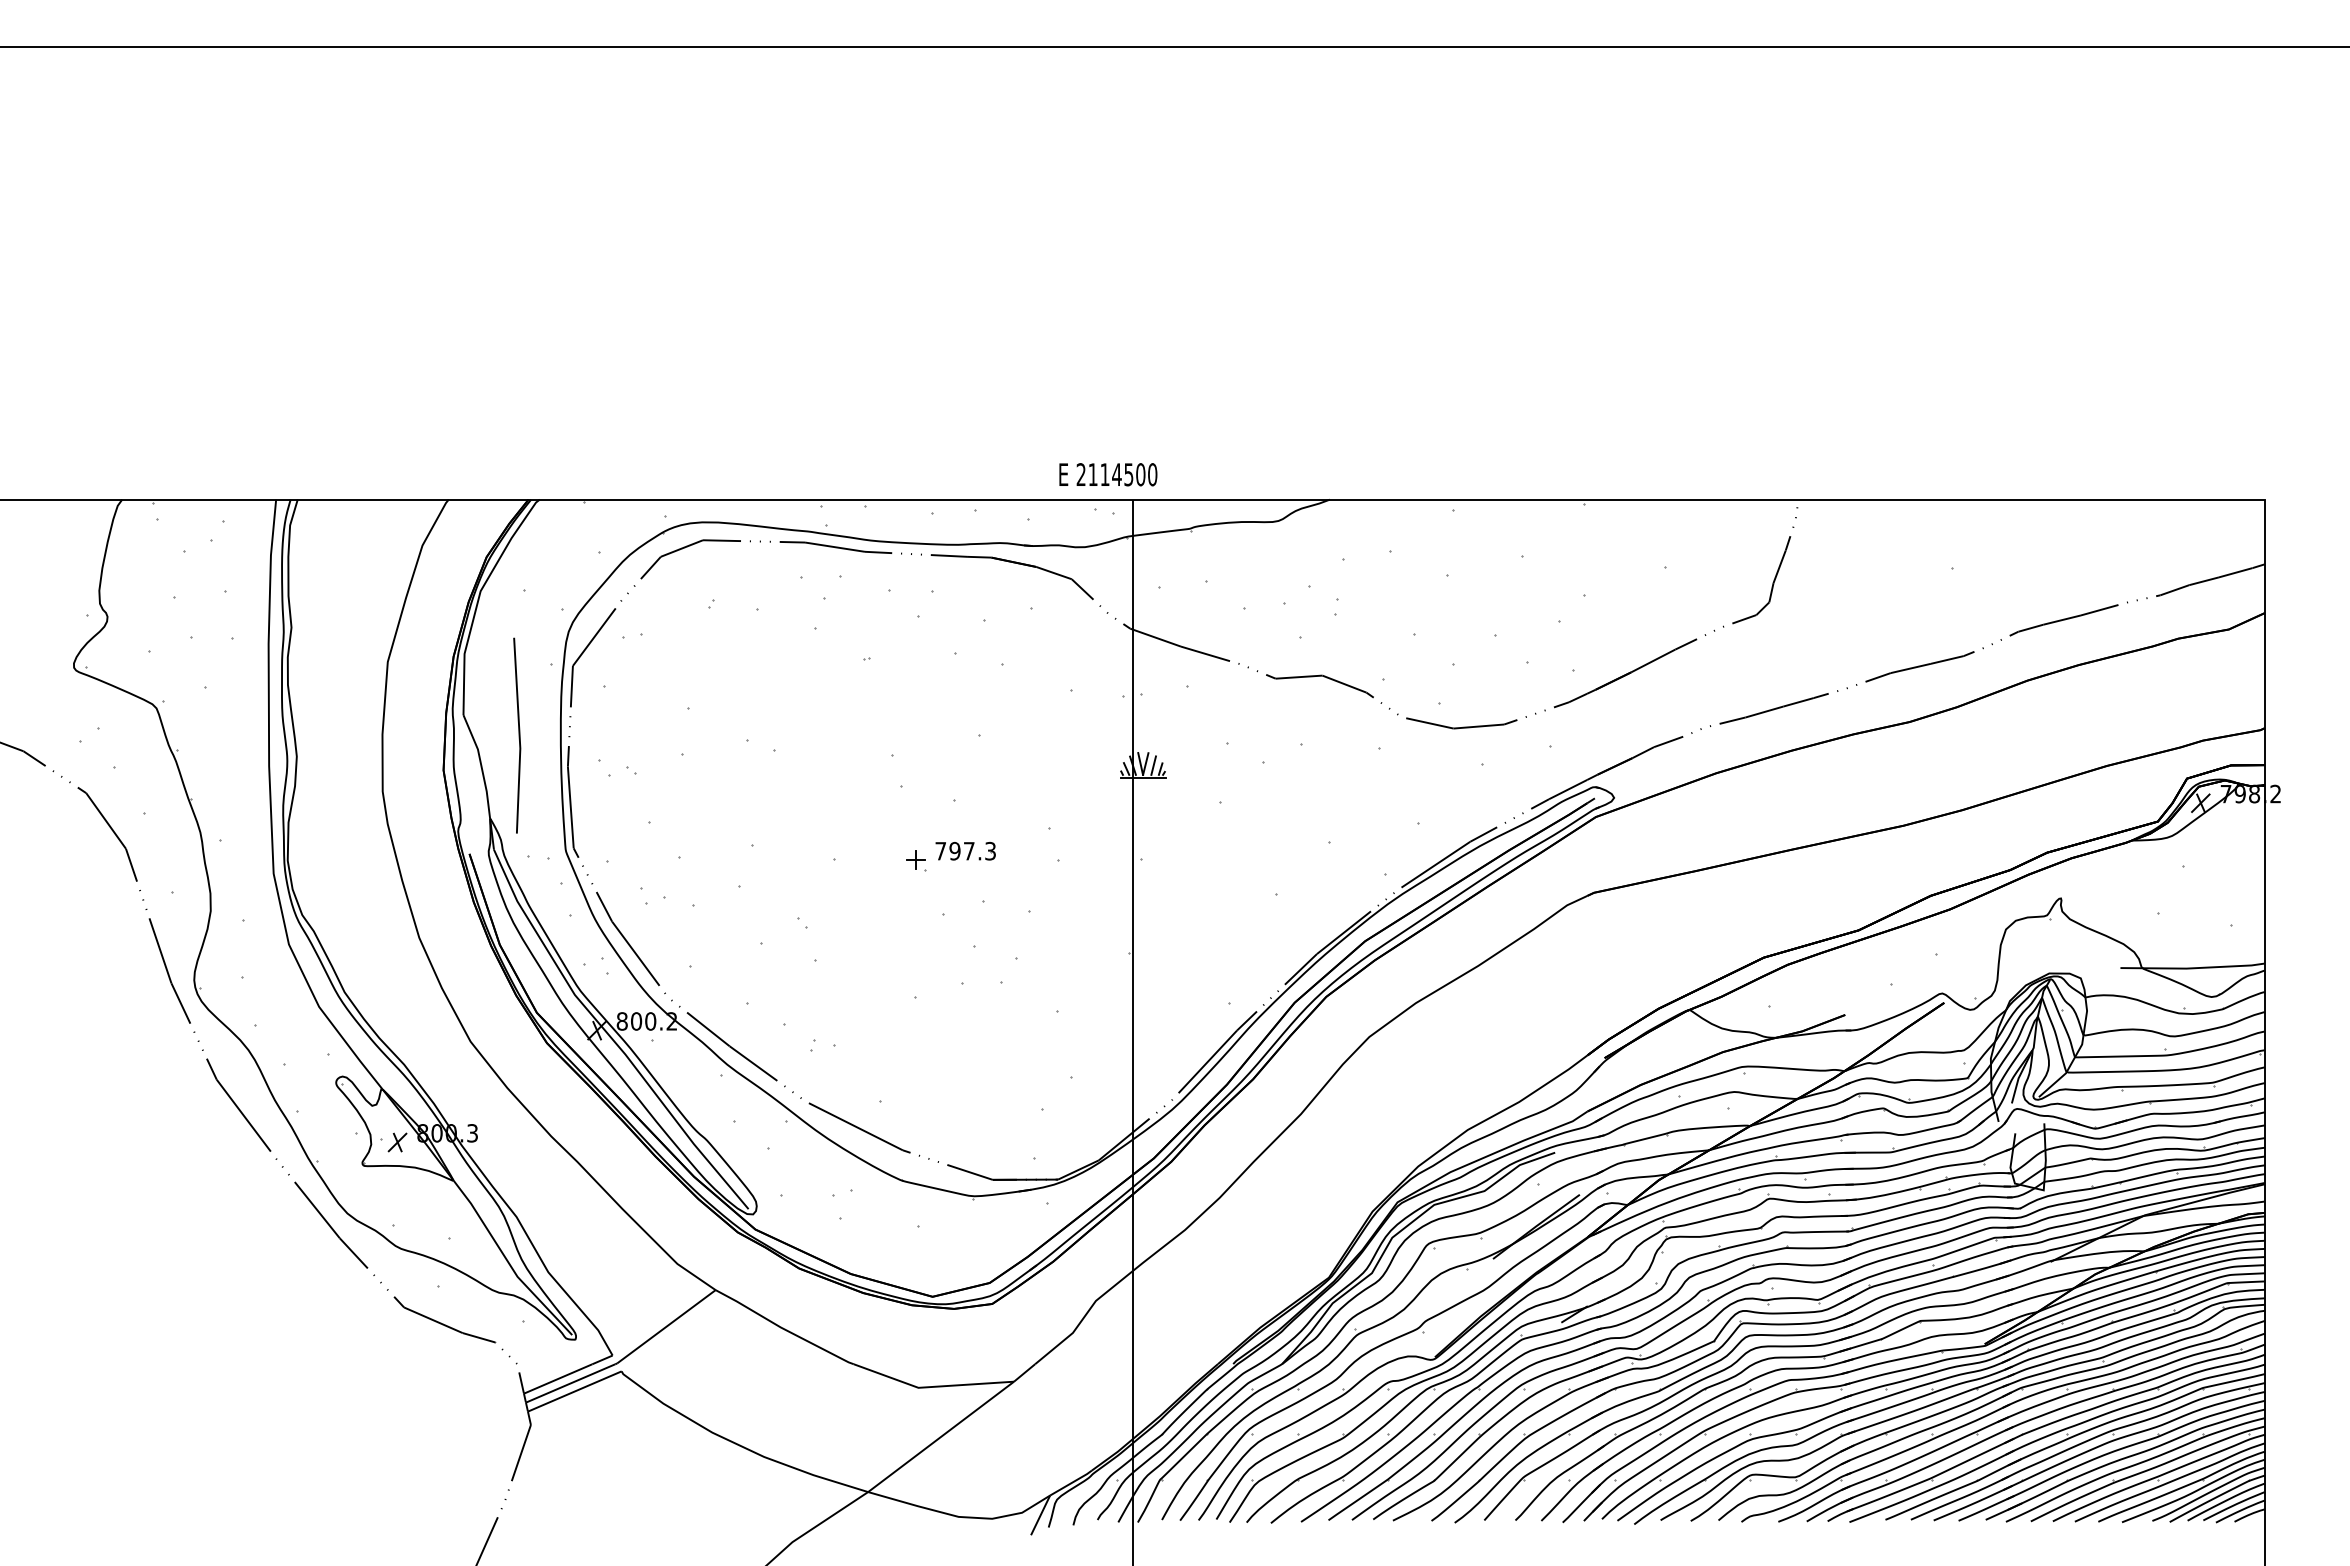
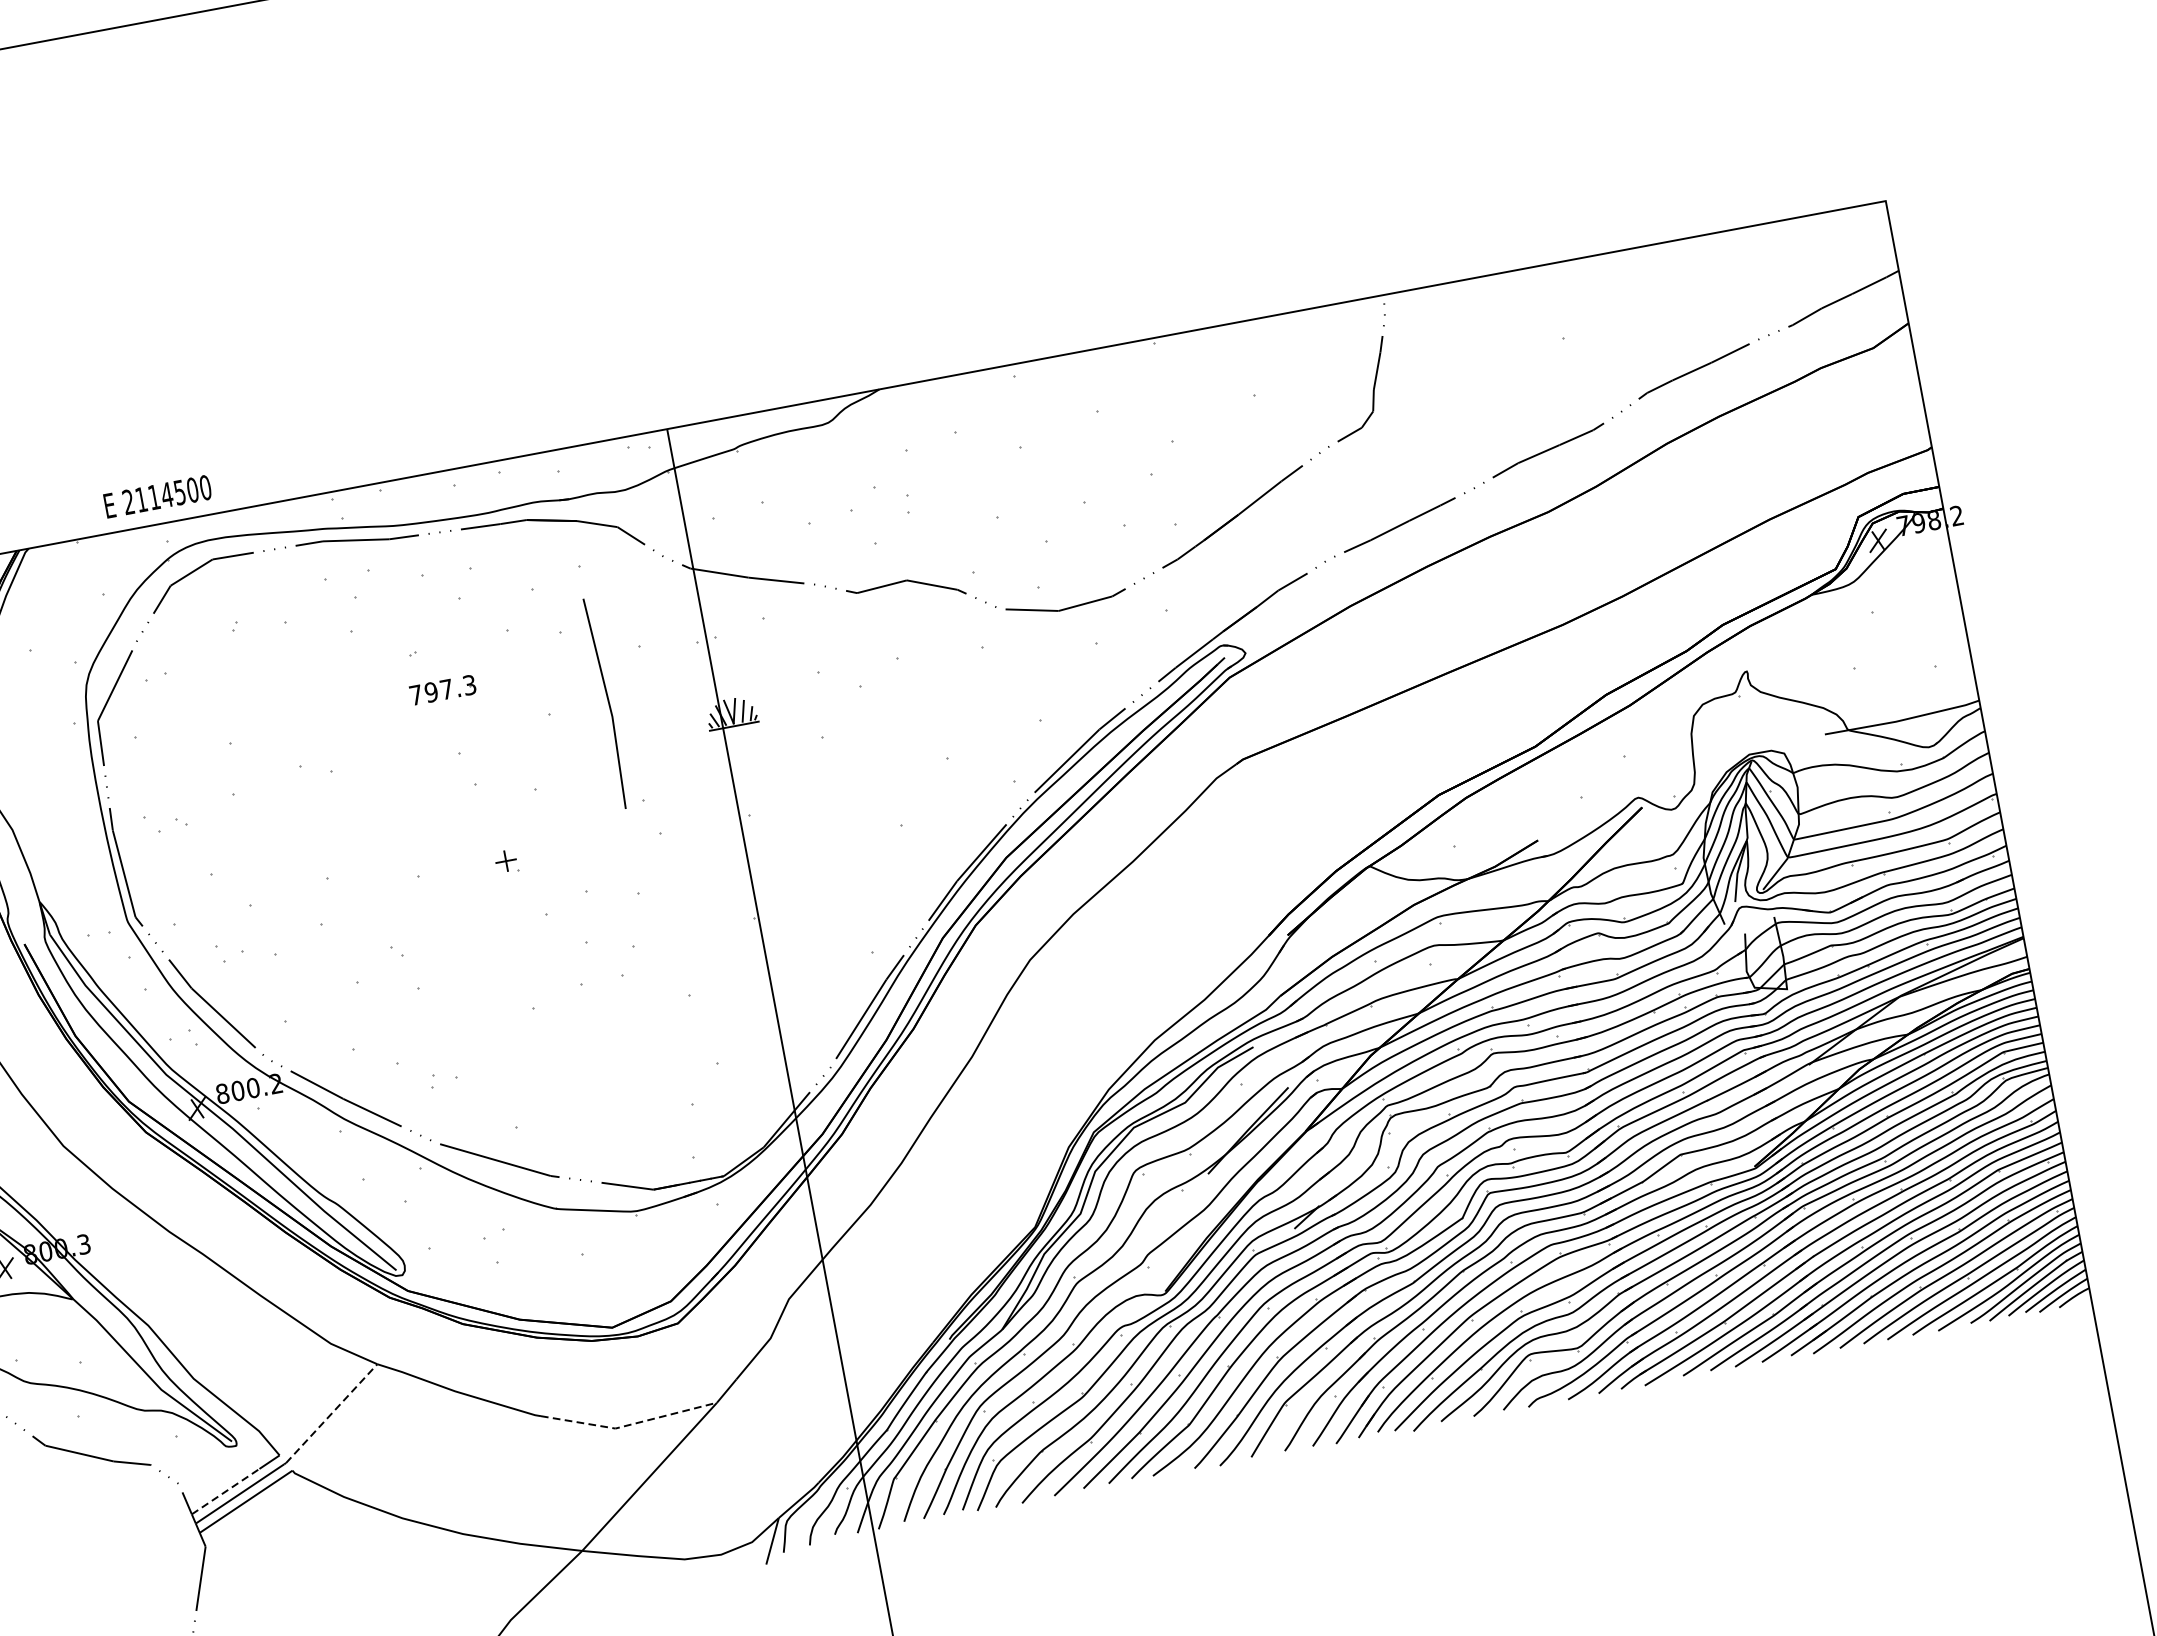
text: (1108, 474) -> (157, 496), moved
line: (518, 735) -> (607, 703), moved
part: (965, 851) -> (442, 690), moved
line: (666, 1326) -> (331, 1413), solid -> dashed
line: (558, 1378) -> (225, 1491), solid -> dashed
line: (931, 1387) -> (629, 1425), solid -> dashed

